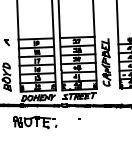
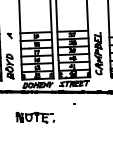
part: (35, 122) -> (35, 117), moved

